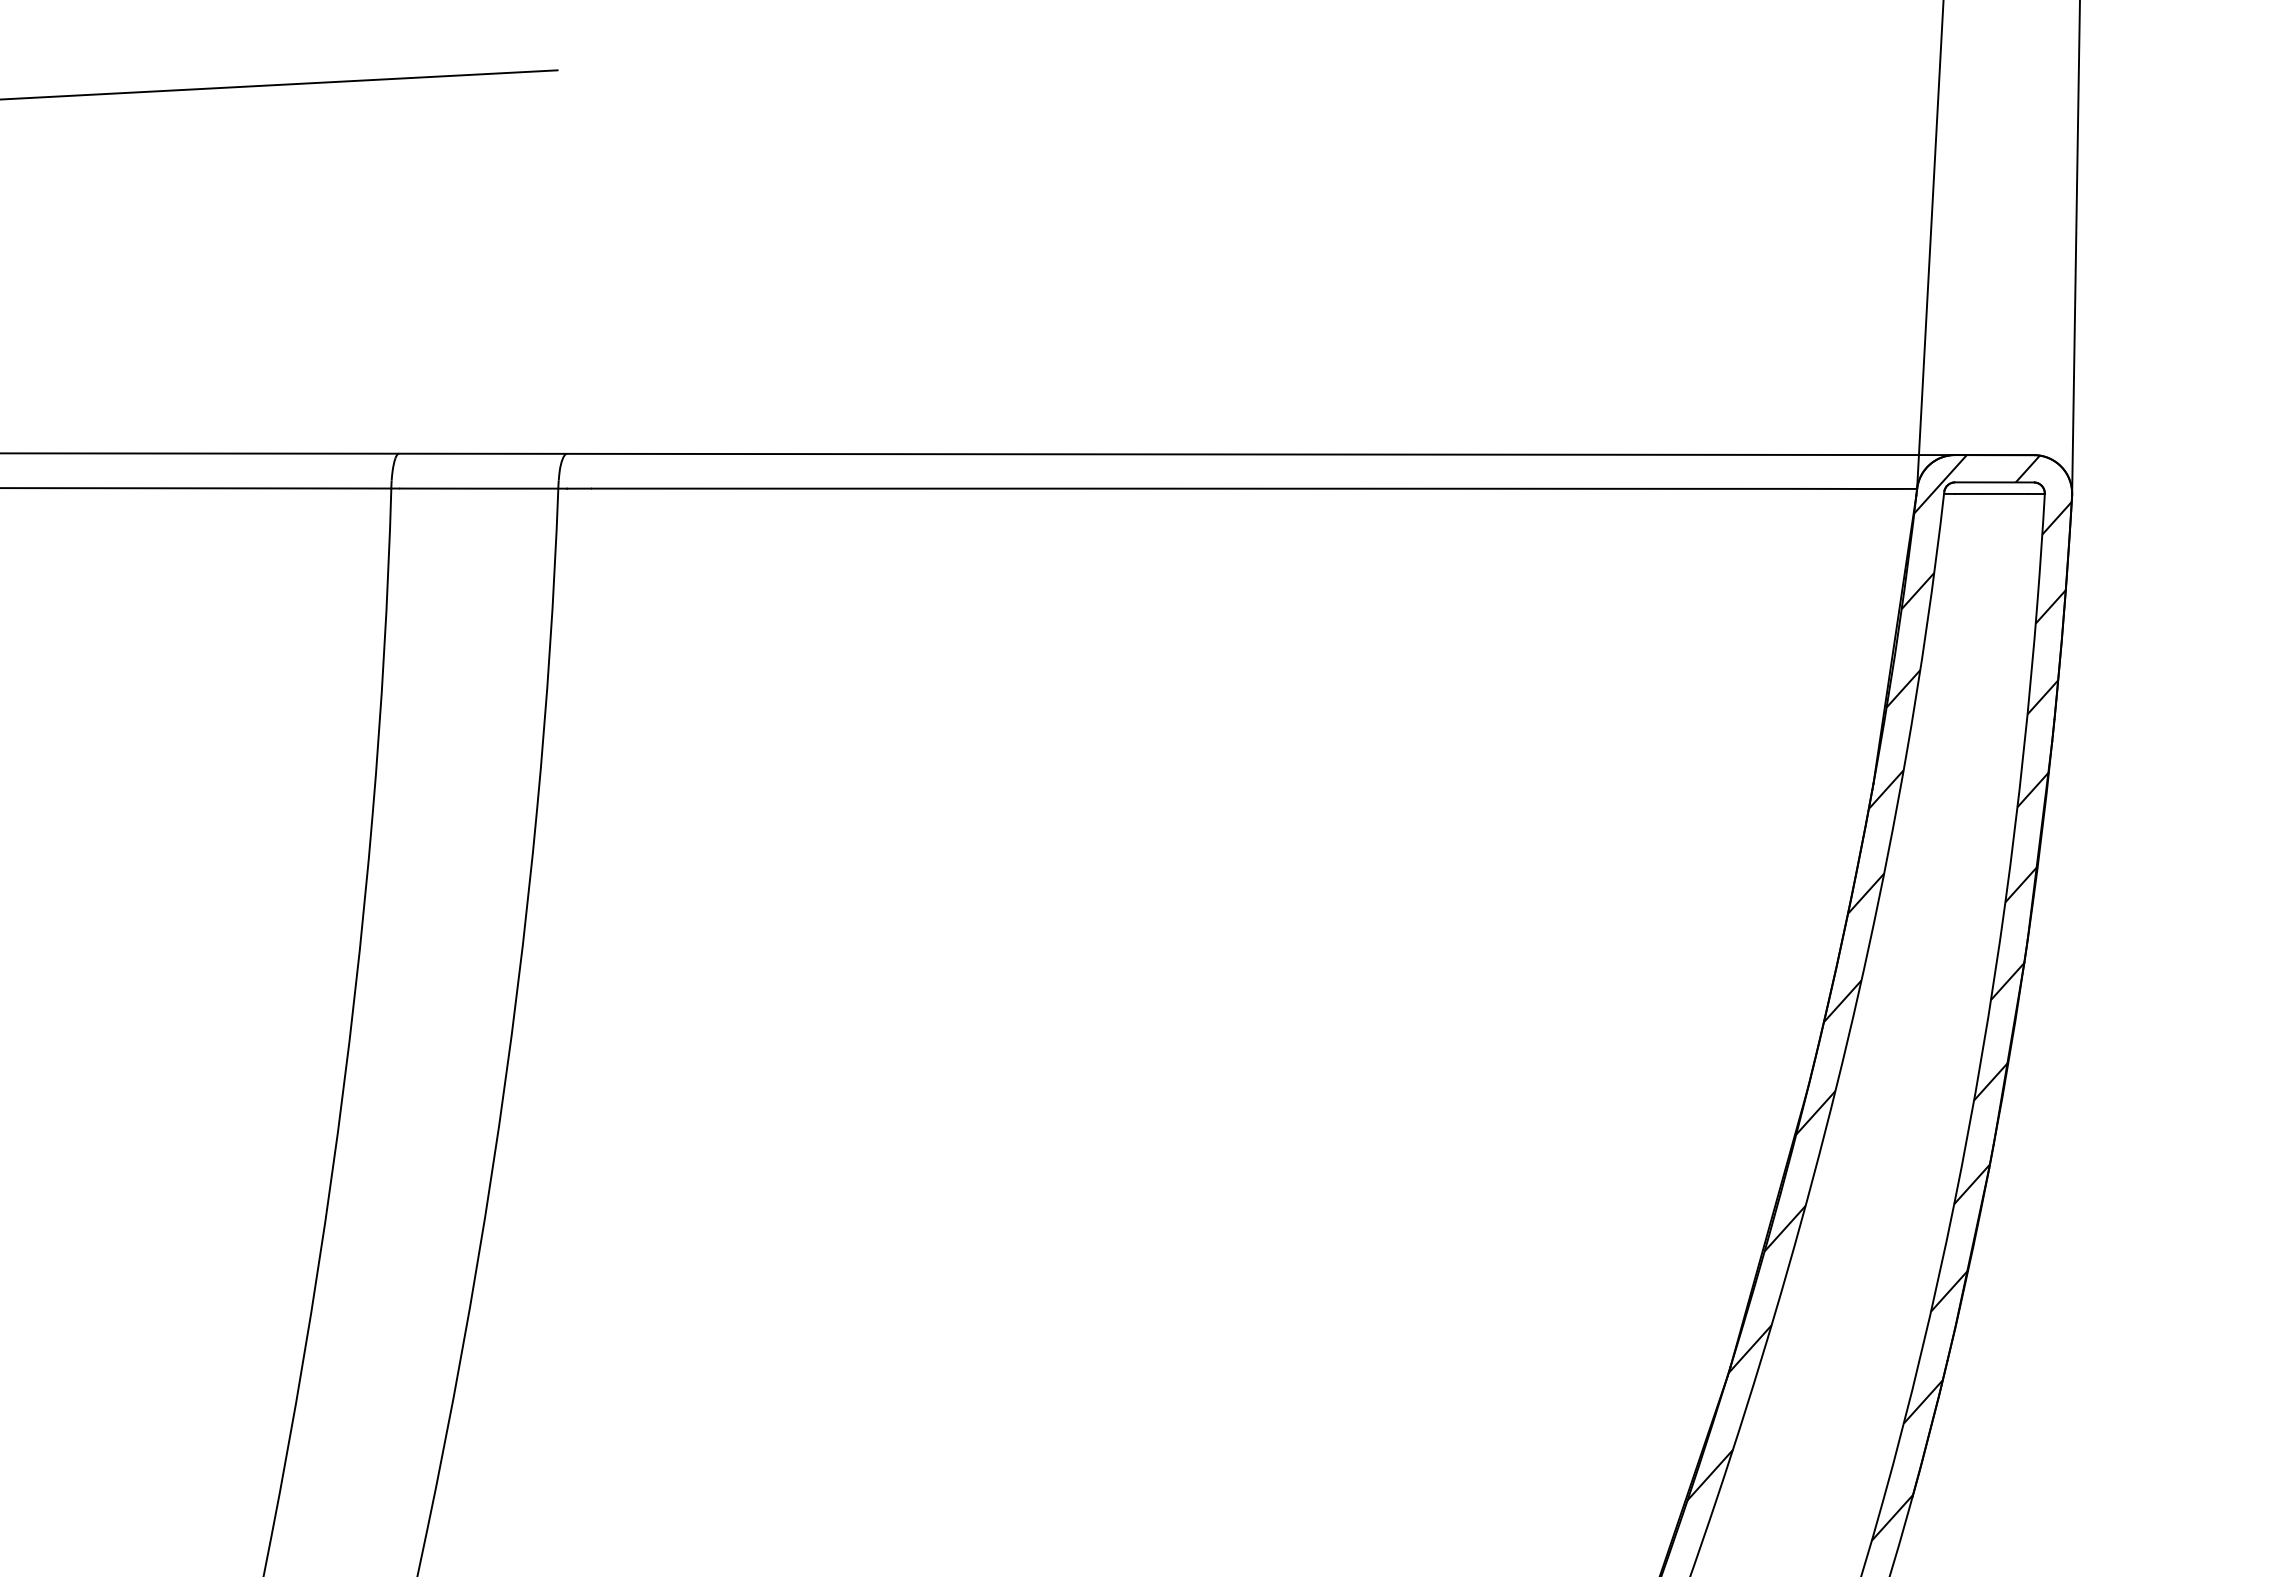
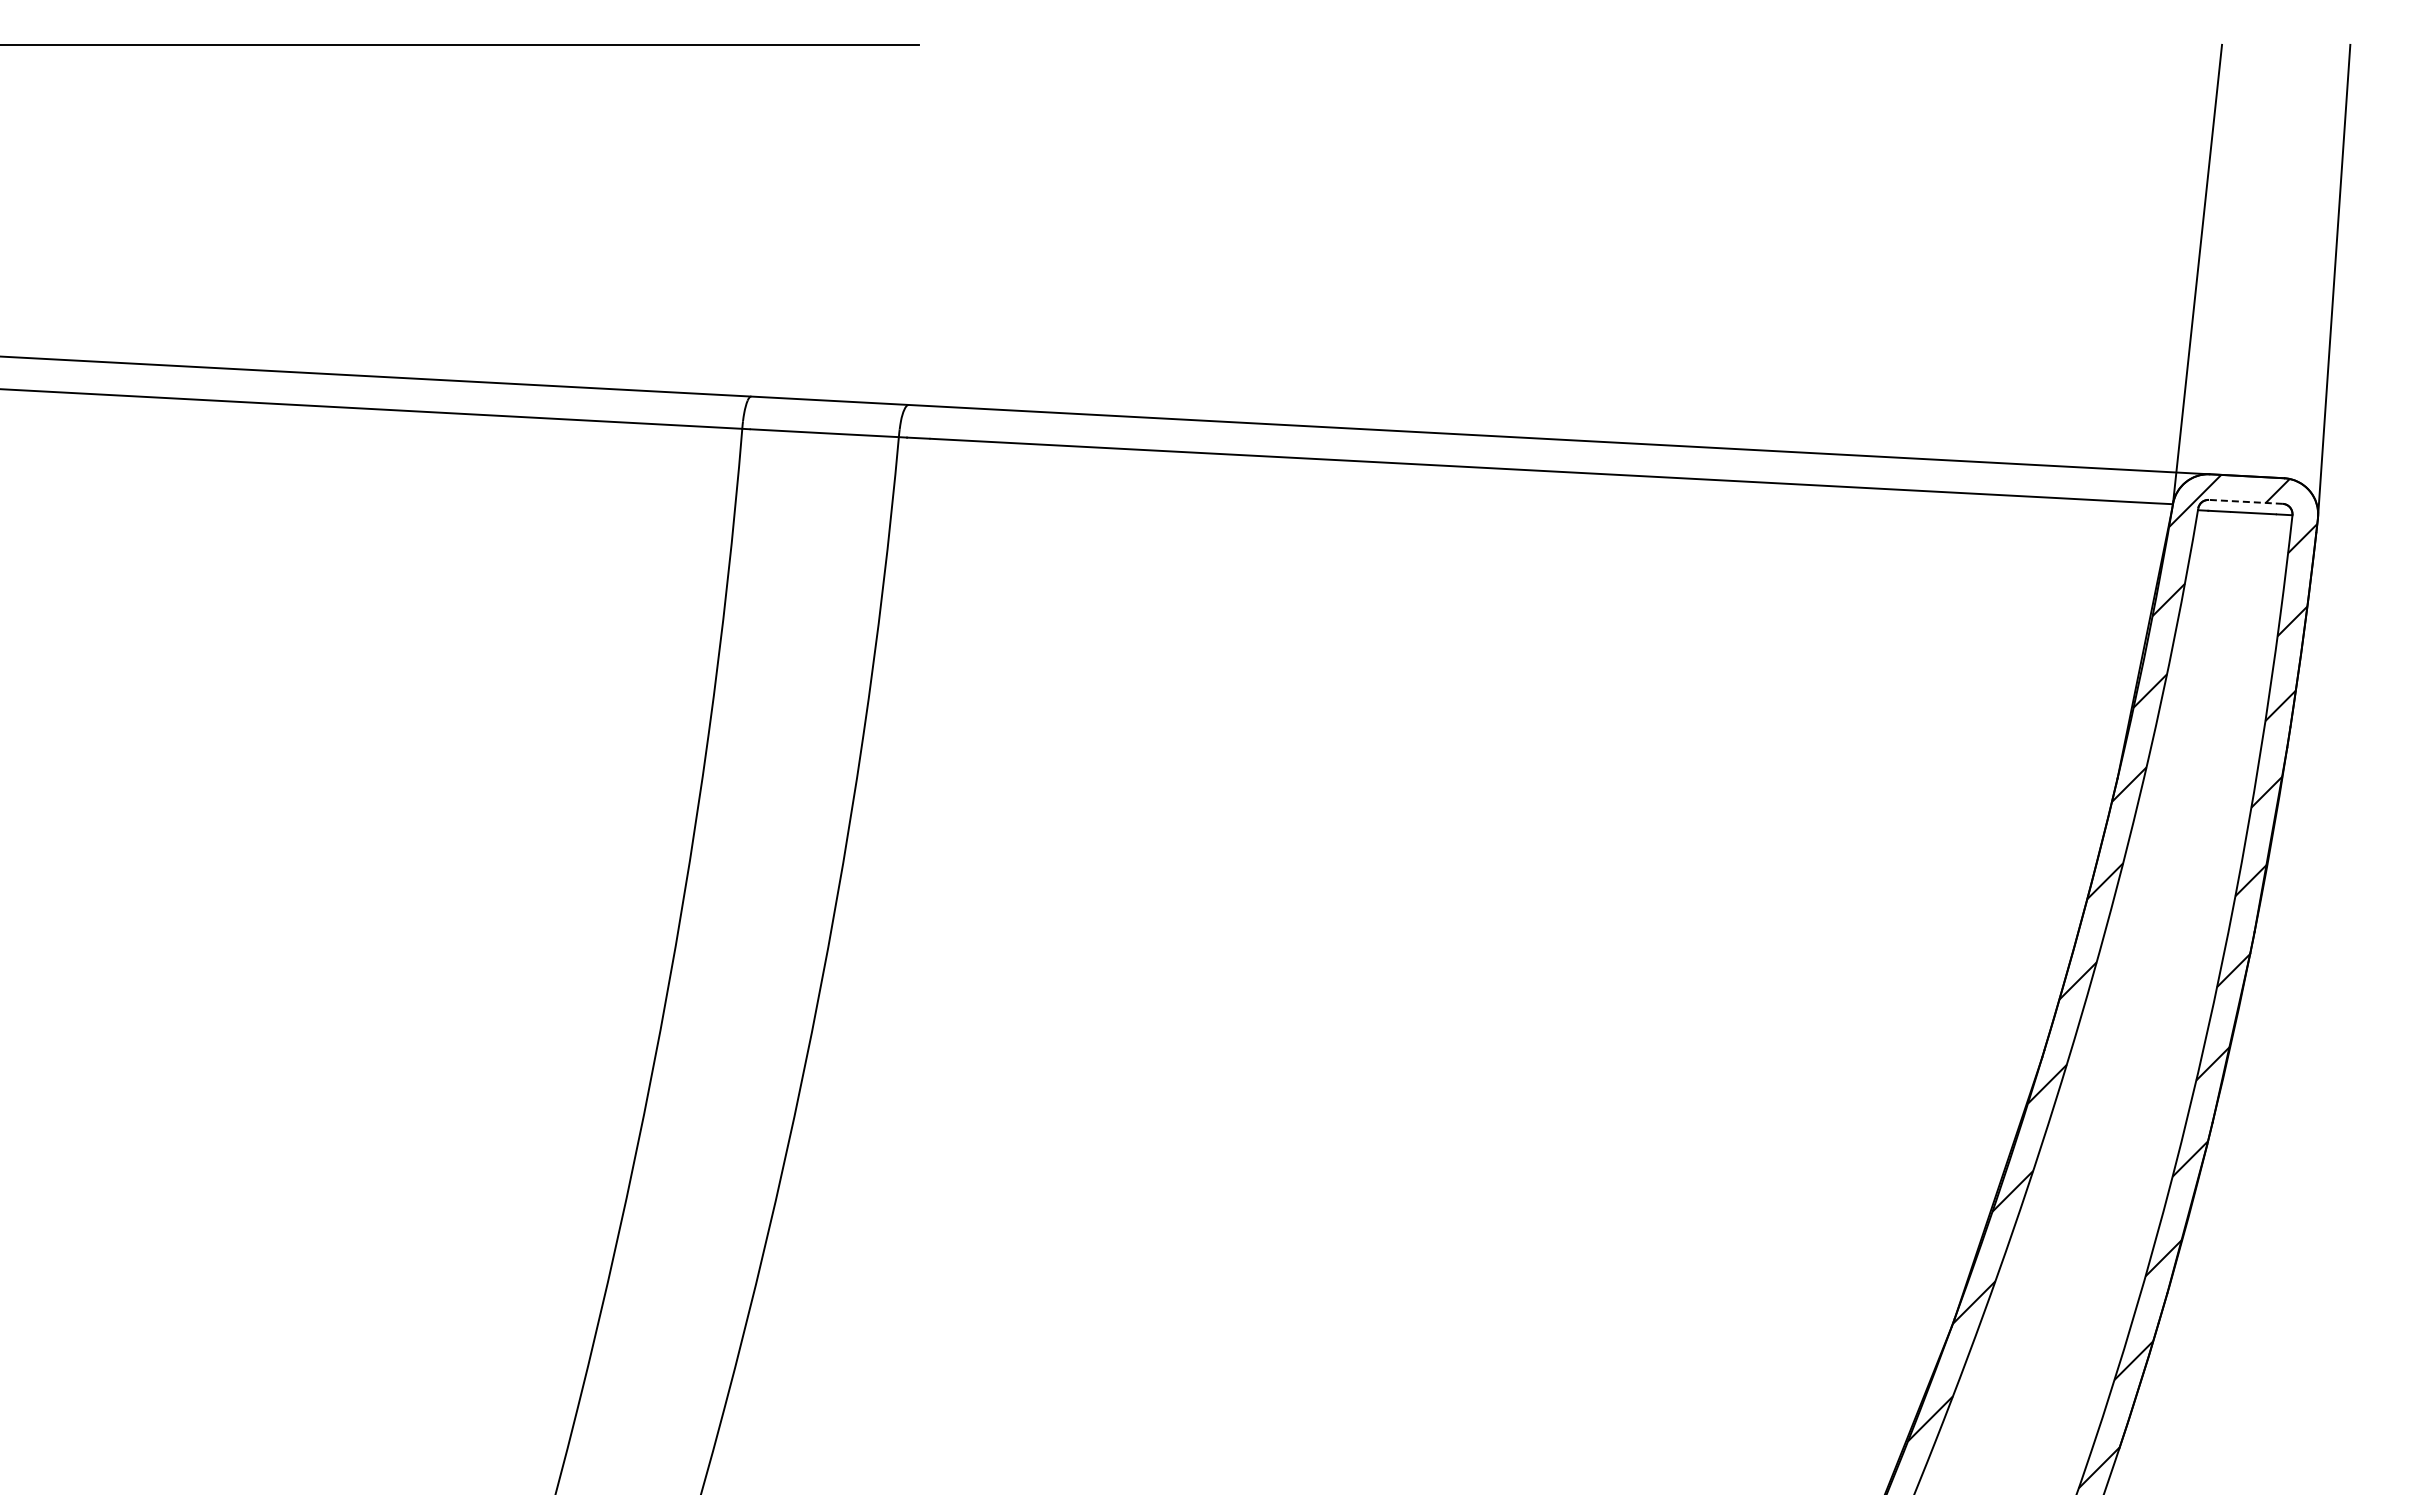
line: (1994, 482) -> (2245, 501), solid -> dashed

